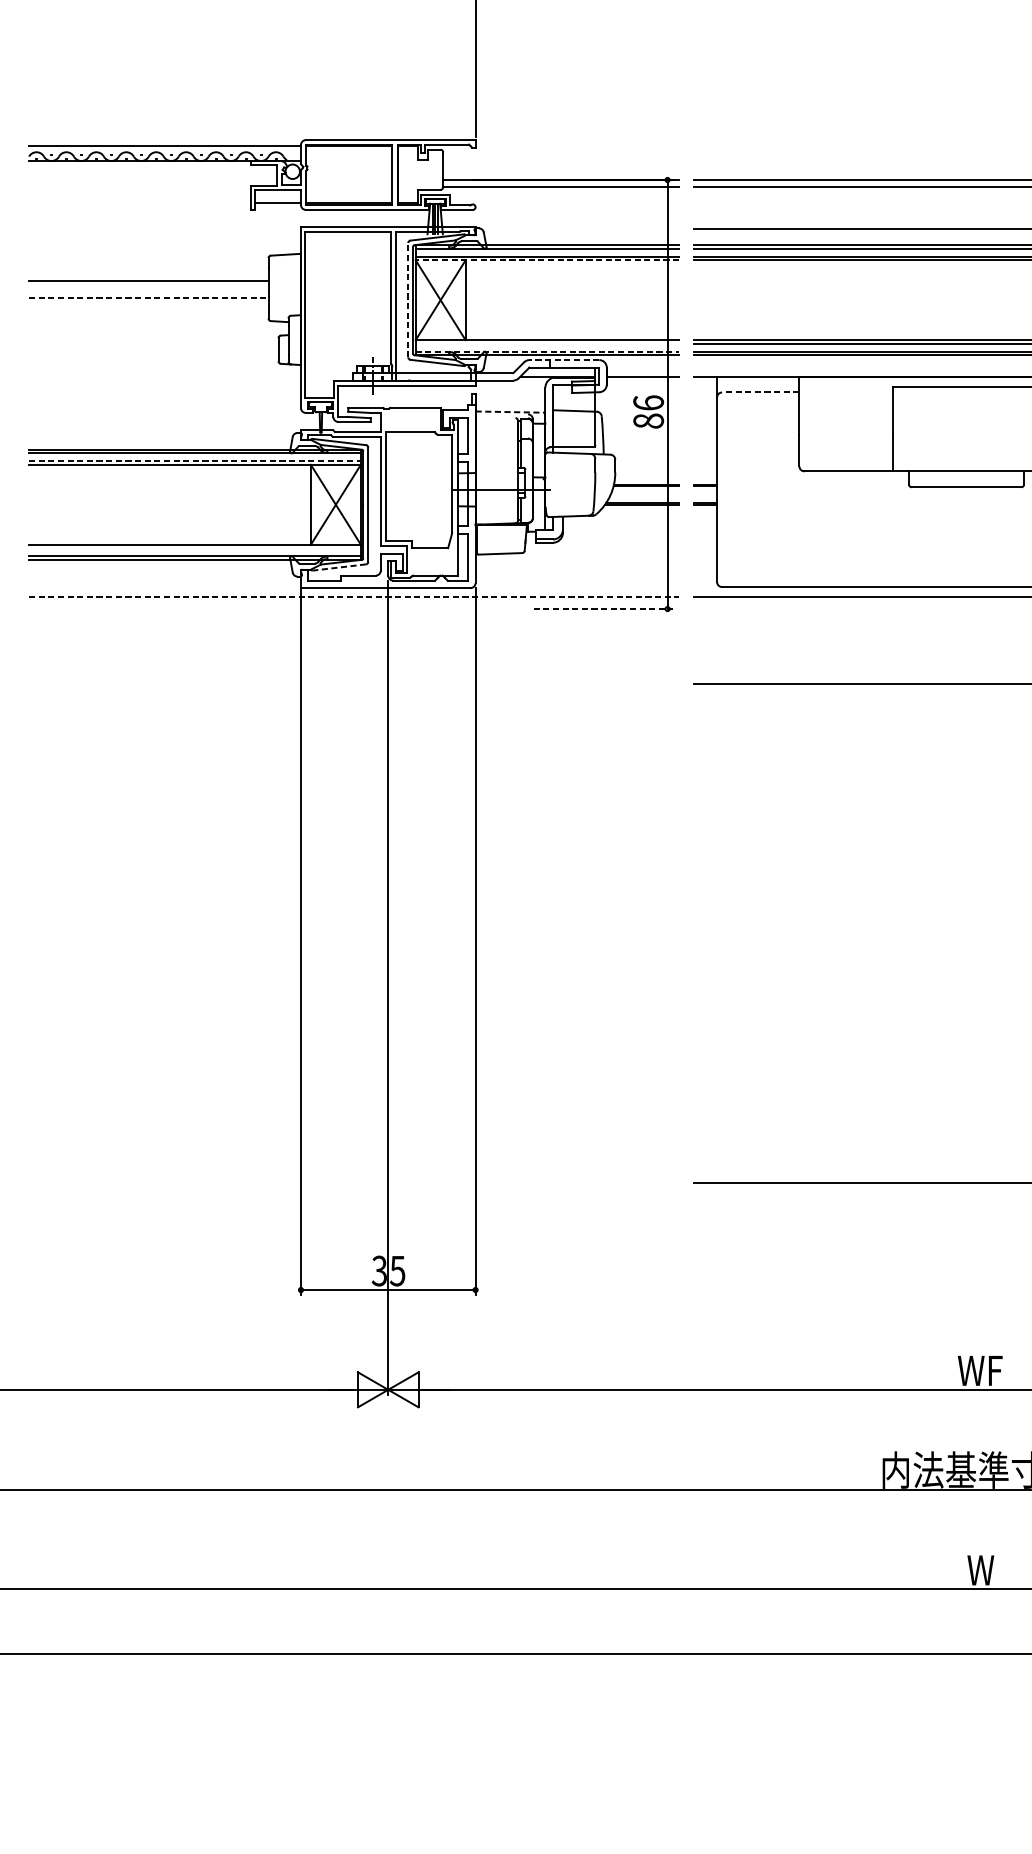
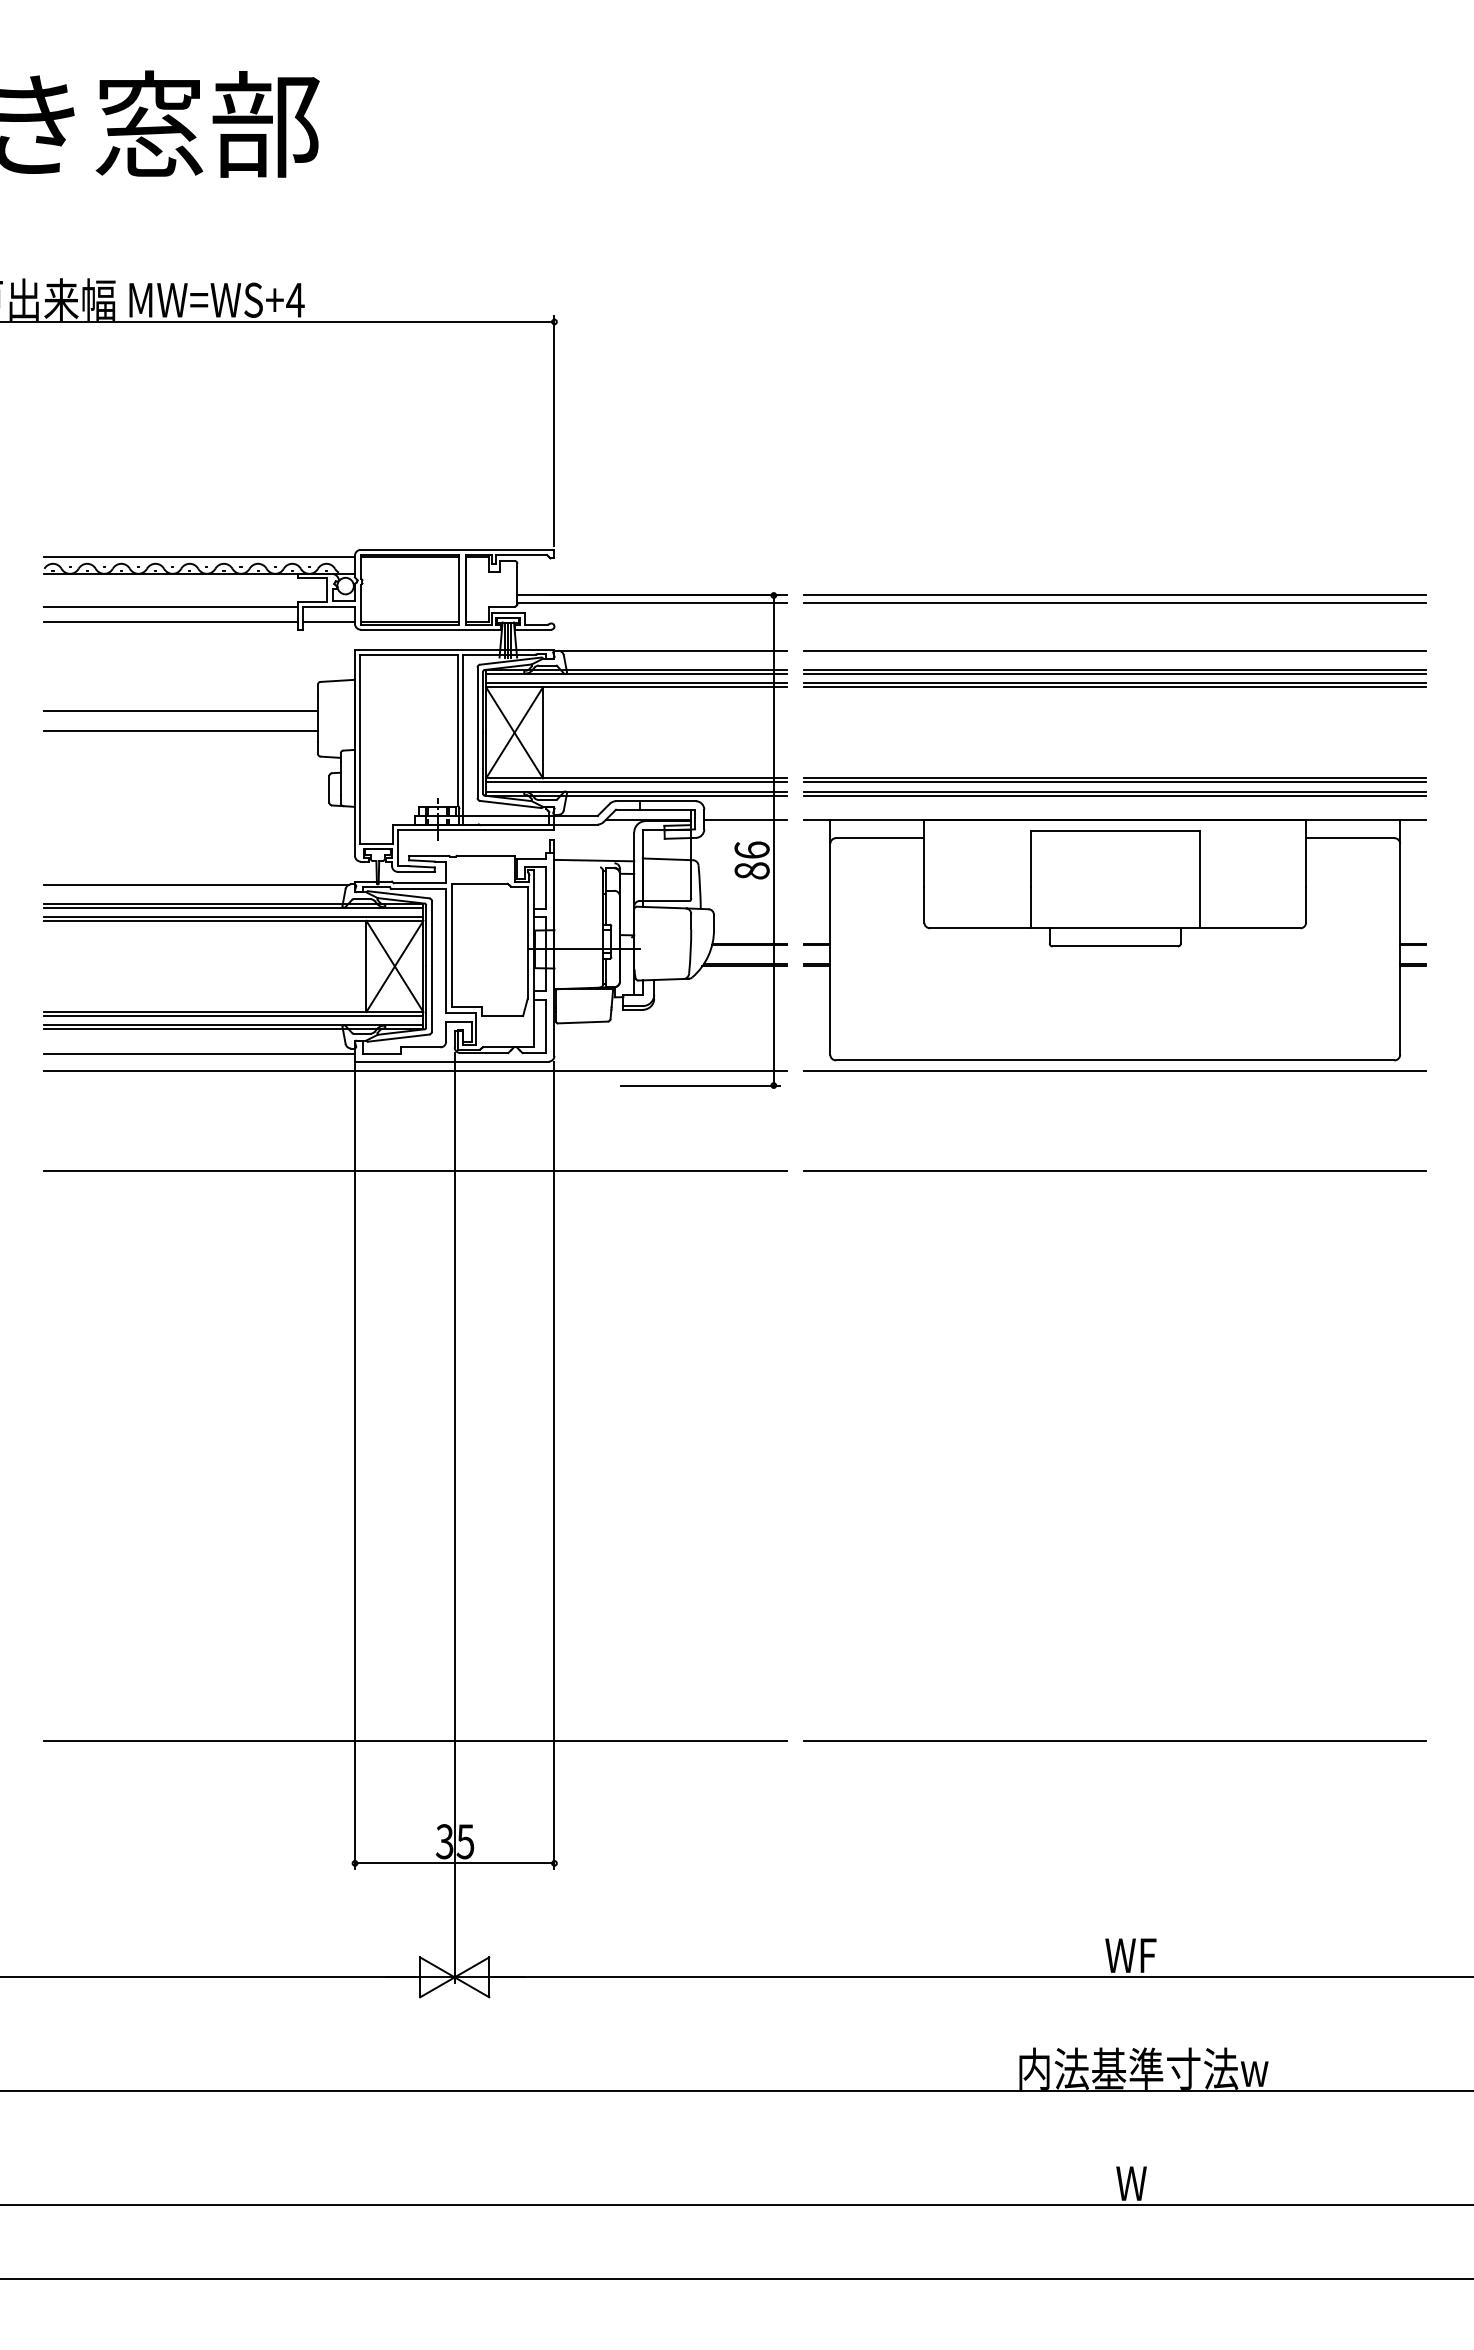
line: (140, 190) -> (171, 607), added
line: (140, 203) -> (171, 622), added
line: (579, 229) -> (673, 651), added
line: (547, 260) -> (636, 687), dashed -> solid
line: (149, 298) -> (181, 730), dashed -> solid
line: (408, 299) -> (477, 732), dashed -> solid
line: (547, 343) -> (636, 782), added
line: (548, 351) -> (637, 791), dashed -> solid
line: (564, 360) -> (655, 801), dashed -> solid
line: (760, 392) -> (879, 838), dashed -> solid
line: (510, 412) -> (594, 860), dashed -> solid
line: (162, 433) -> (196, 884), added
line: (195, 461) -> (234, 916), dashed -> solid
line: (194, 548) -> (233, 1016), added
line: (339, 567) -> (398, 1038), dashed -> solid
line: (164, 580) -> (199, 1053), added
line: (354, 596) -> (416, 1071), dashed -> solid
line: (603, 609) -> (700, 1085), dashed -> solid
line: (353, 684) -> (415, 1171), added
line: (353, 1182) -> (415, 1740), added

